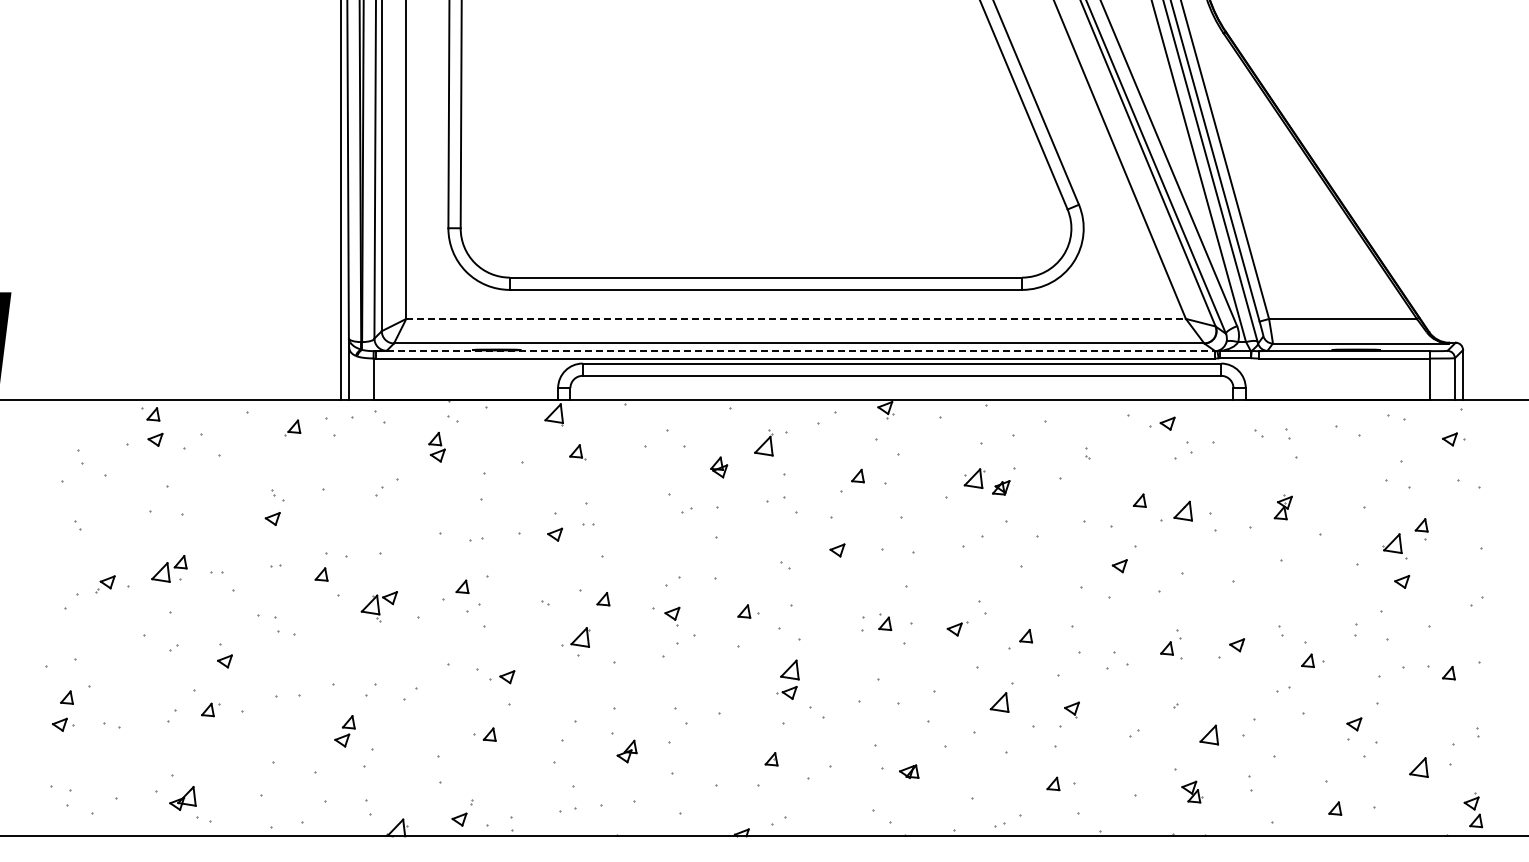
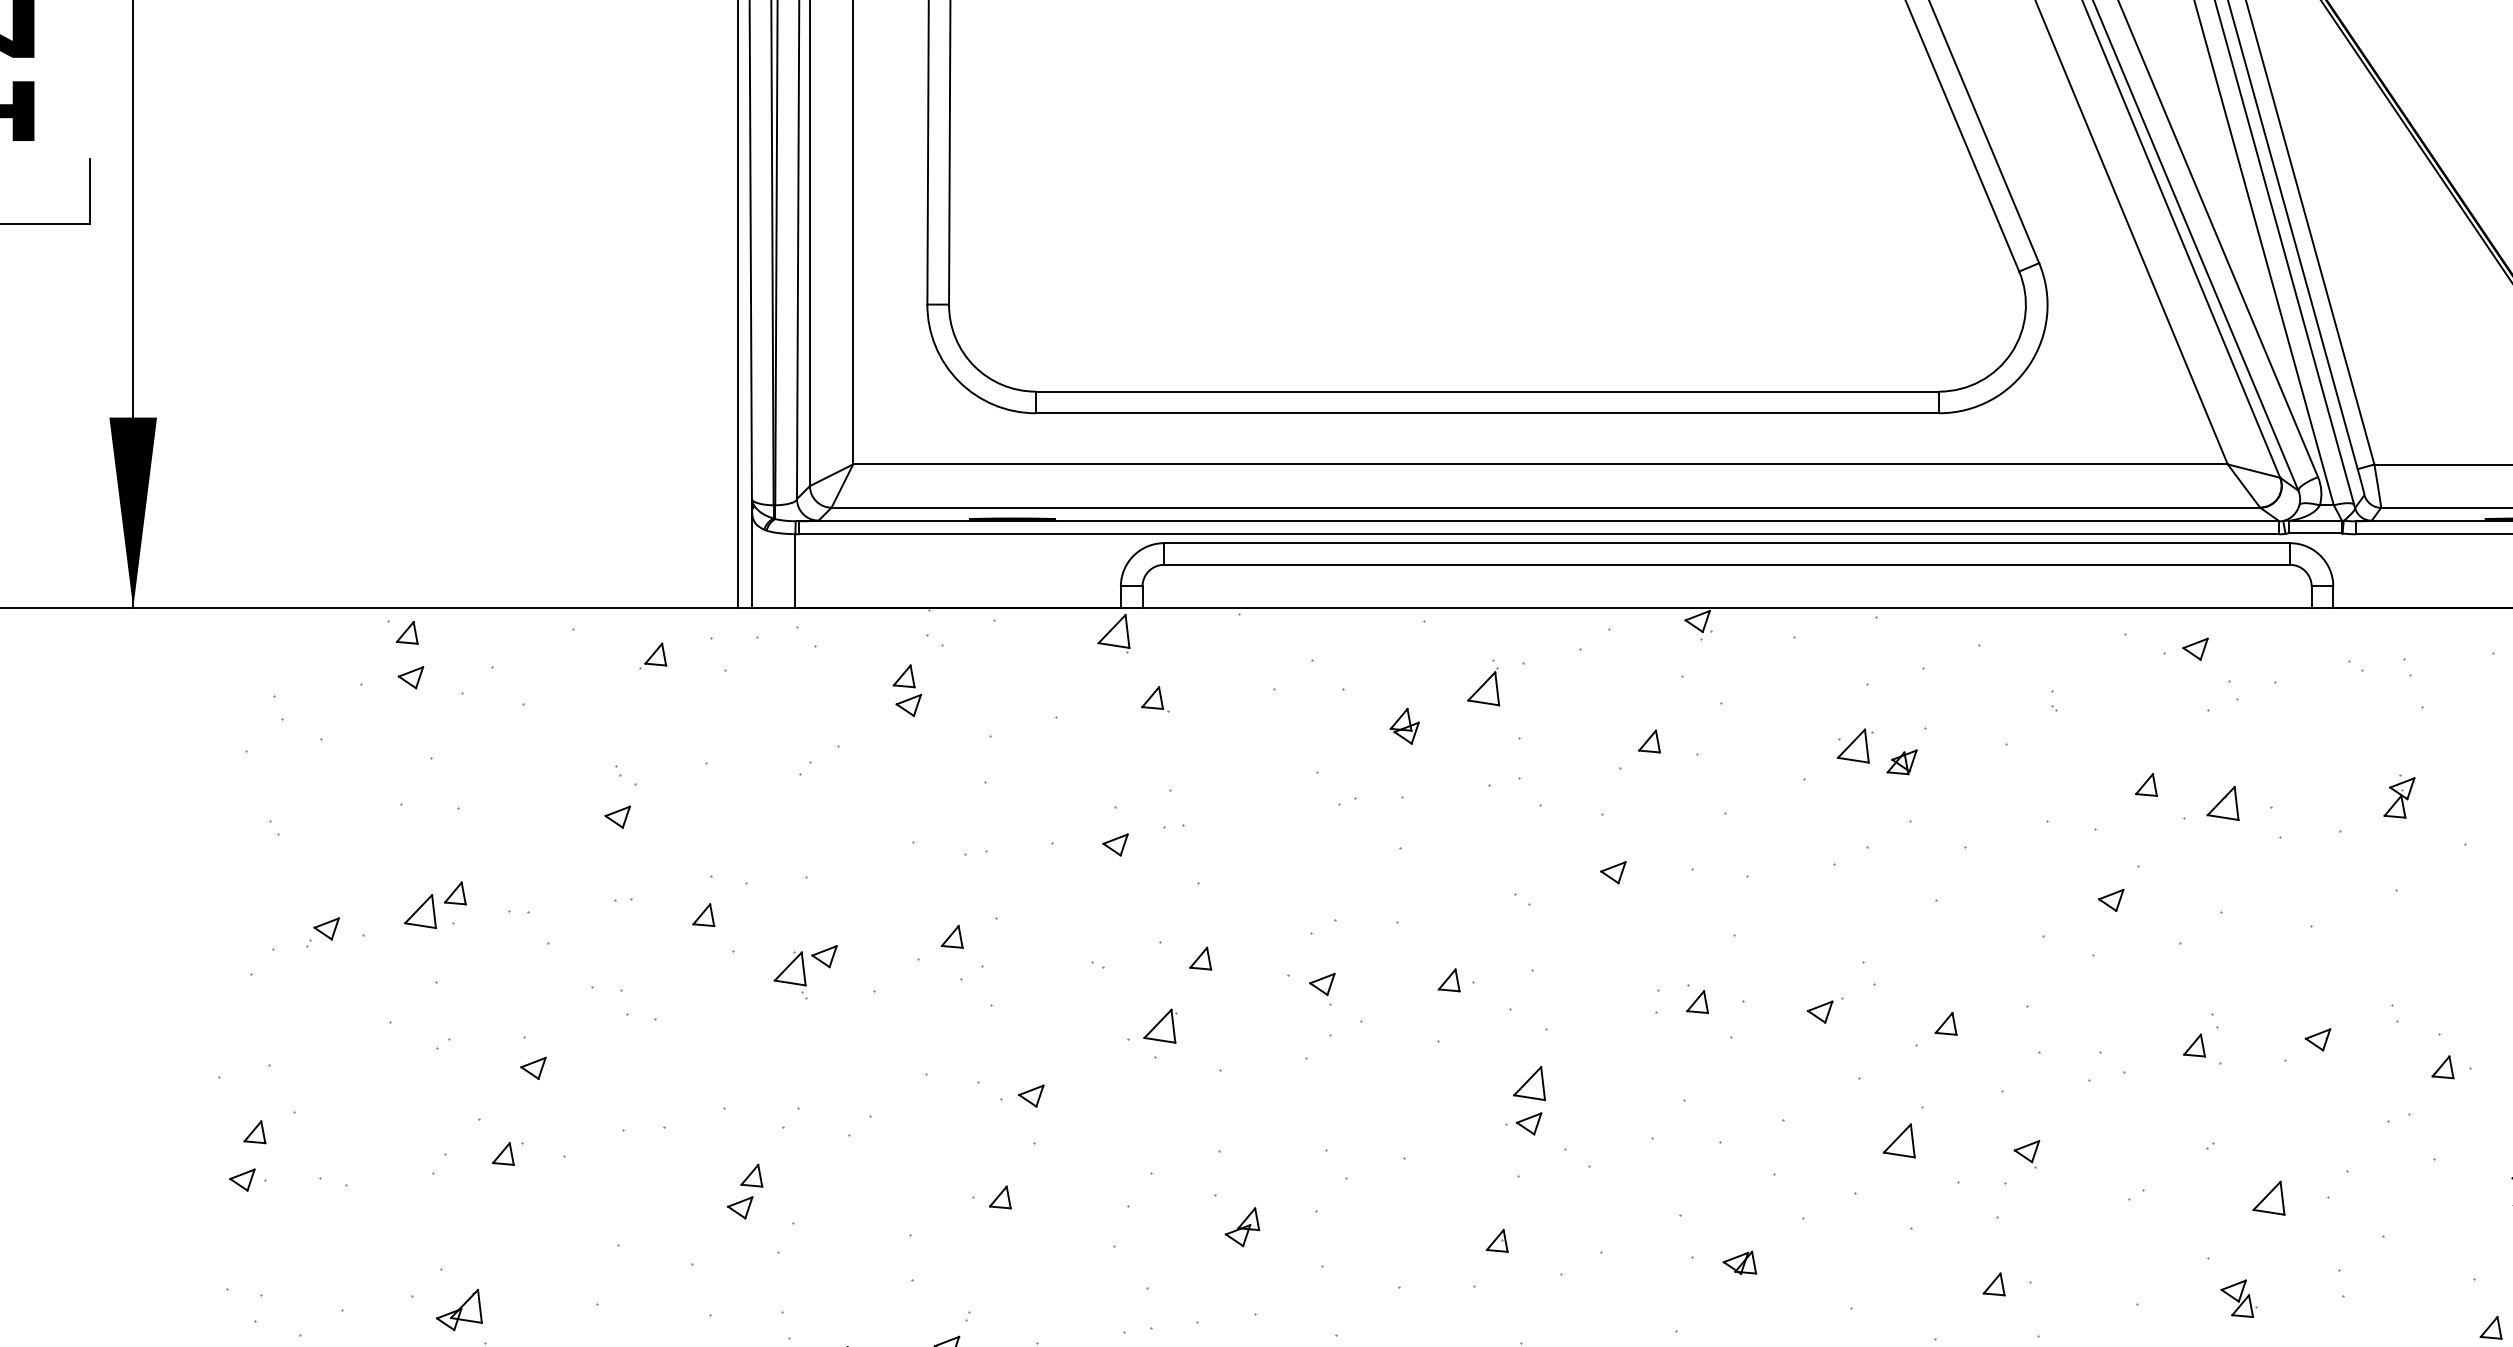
line: (796, 318) -> (1541, 463), dashed -> solid
line: (795, 351) -> (1539, 521), dashed -> solid

